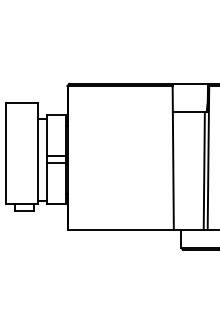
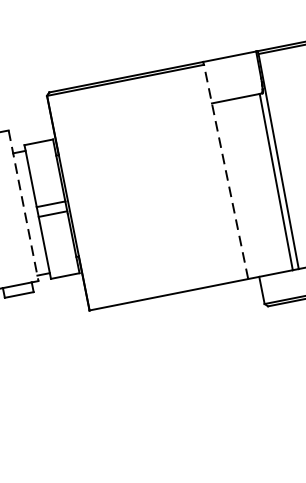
line: (38, 154) -> (23, 206), solid -> dashed
line: (173, 157) -> (226, 171), solid -> dashed

